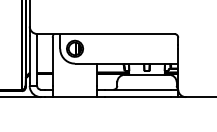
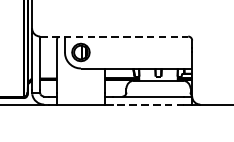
line: (105, 33) -> (113, 35), solid -> dashed
line: (137, 97) -> (148, 104), solid -> dashed

